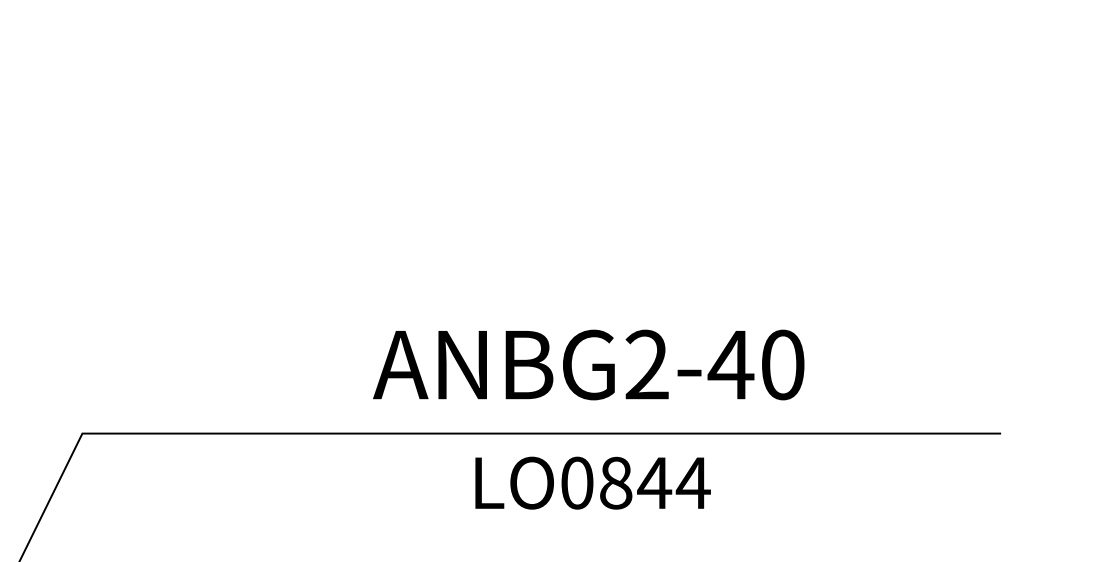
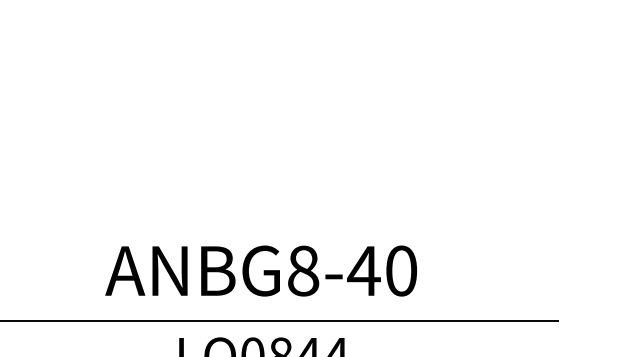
text: (646, 364) -> (302, 270), ANBG2-40 -> ANBG8-40

